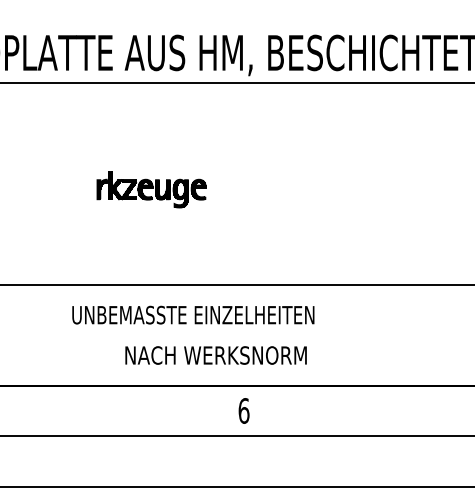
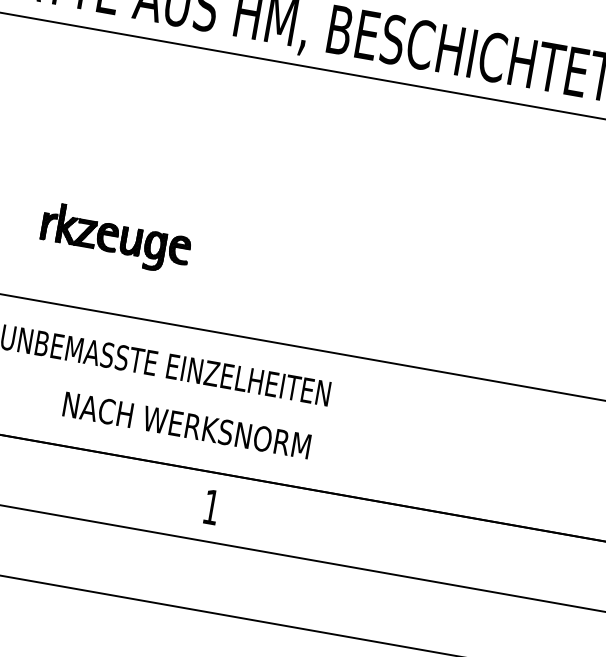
part: (151, 189) -> (115, 238), moved
text: (243, 410) -> (210, 506), 6 -> 1

